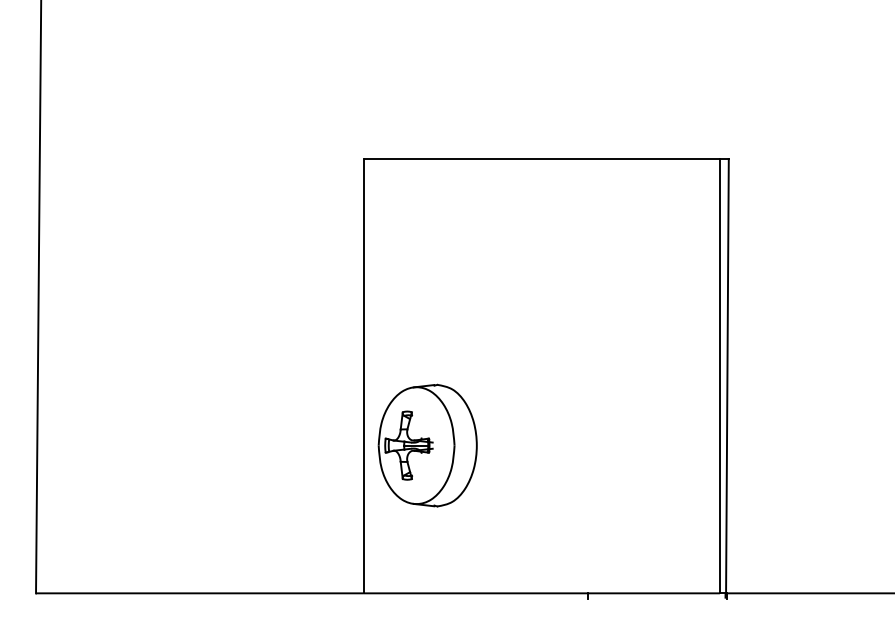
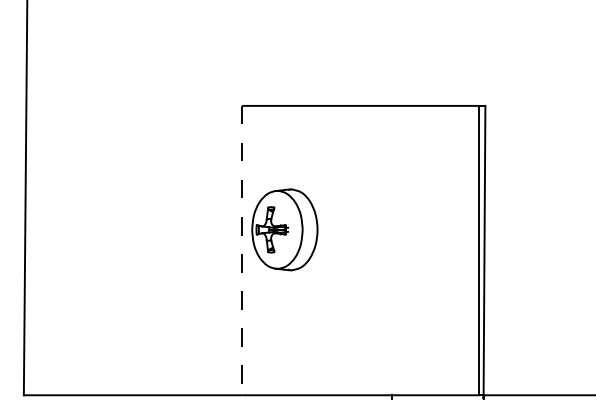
line: (364, 376) -> (242, 250), solid -> dashed
part: (427, 445) -> (284, 229), moved

